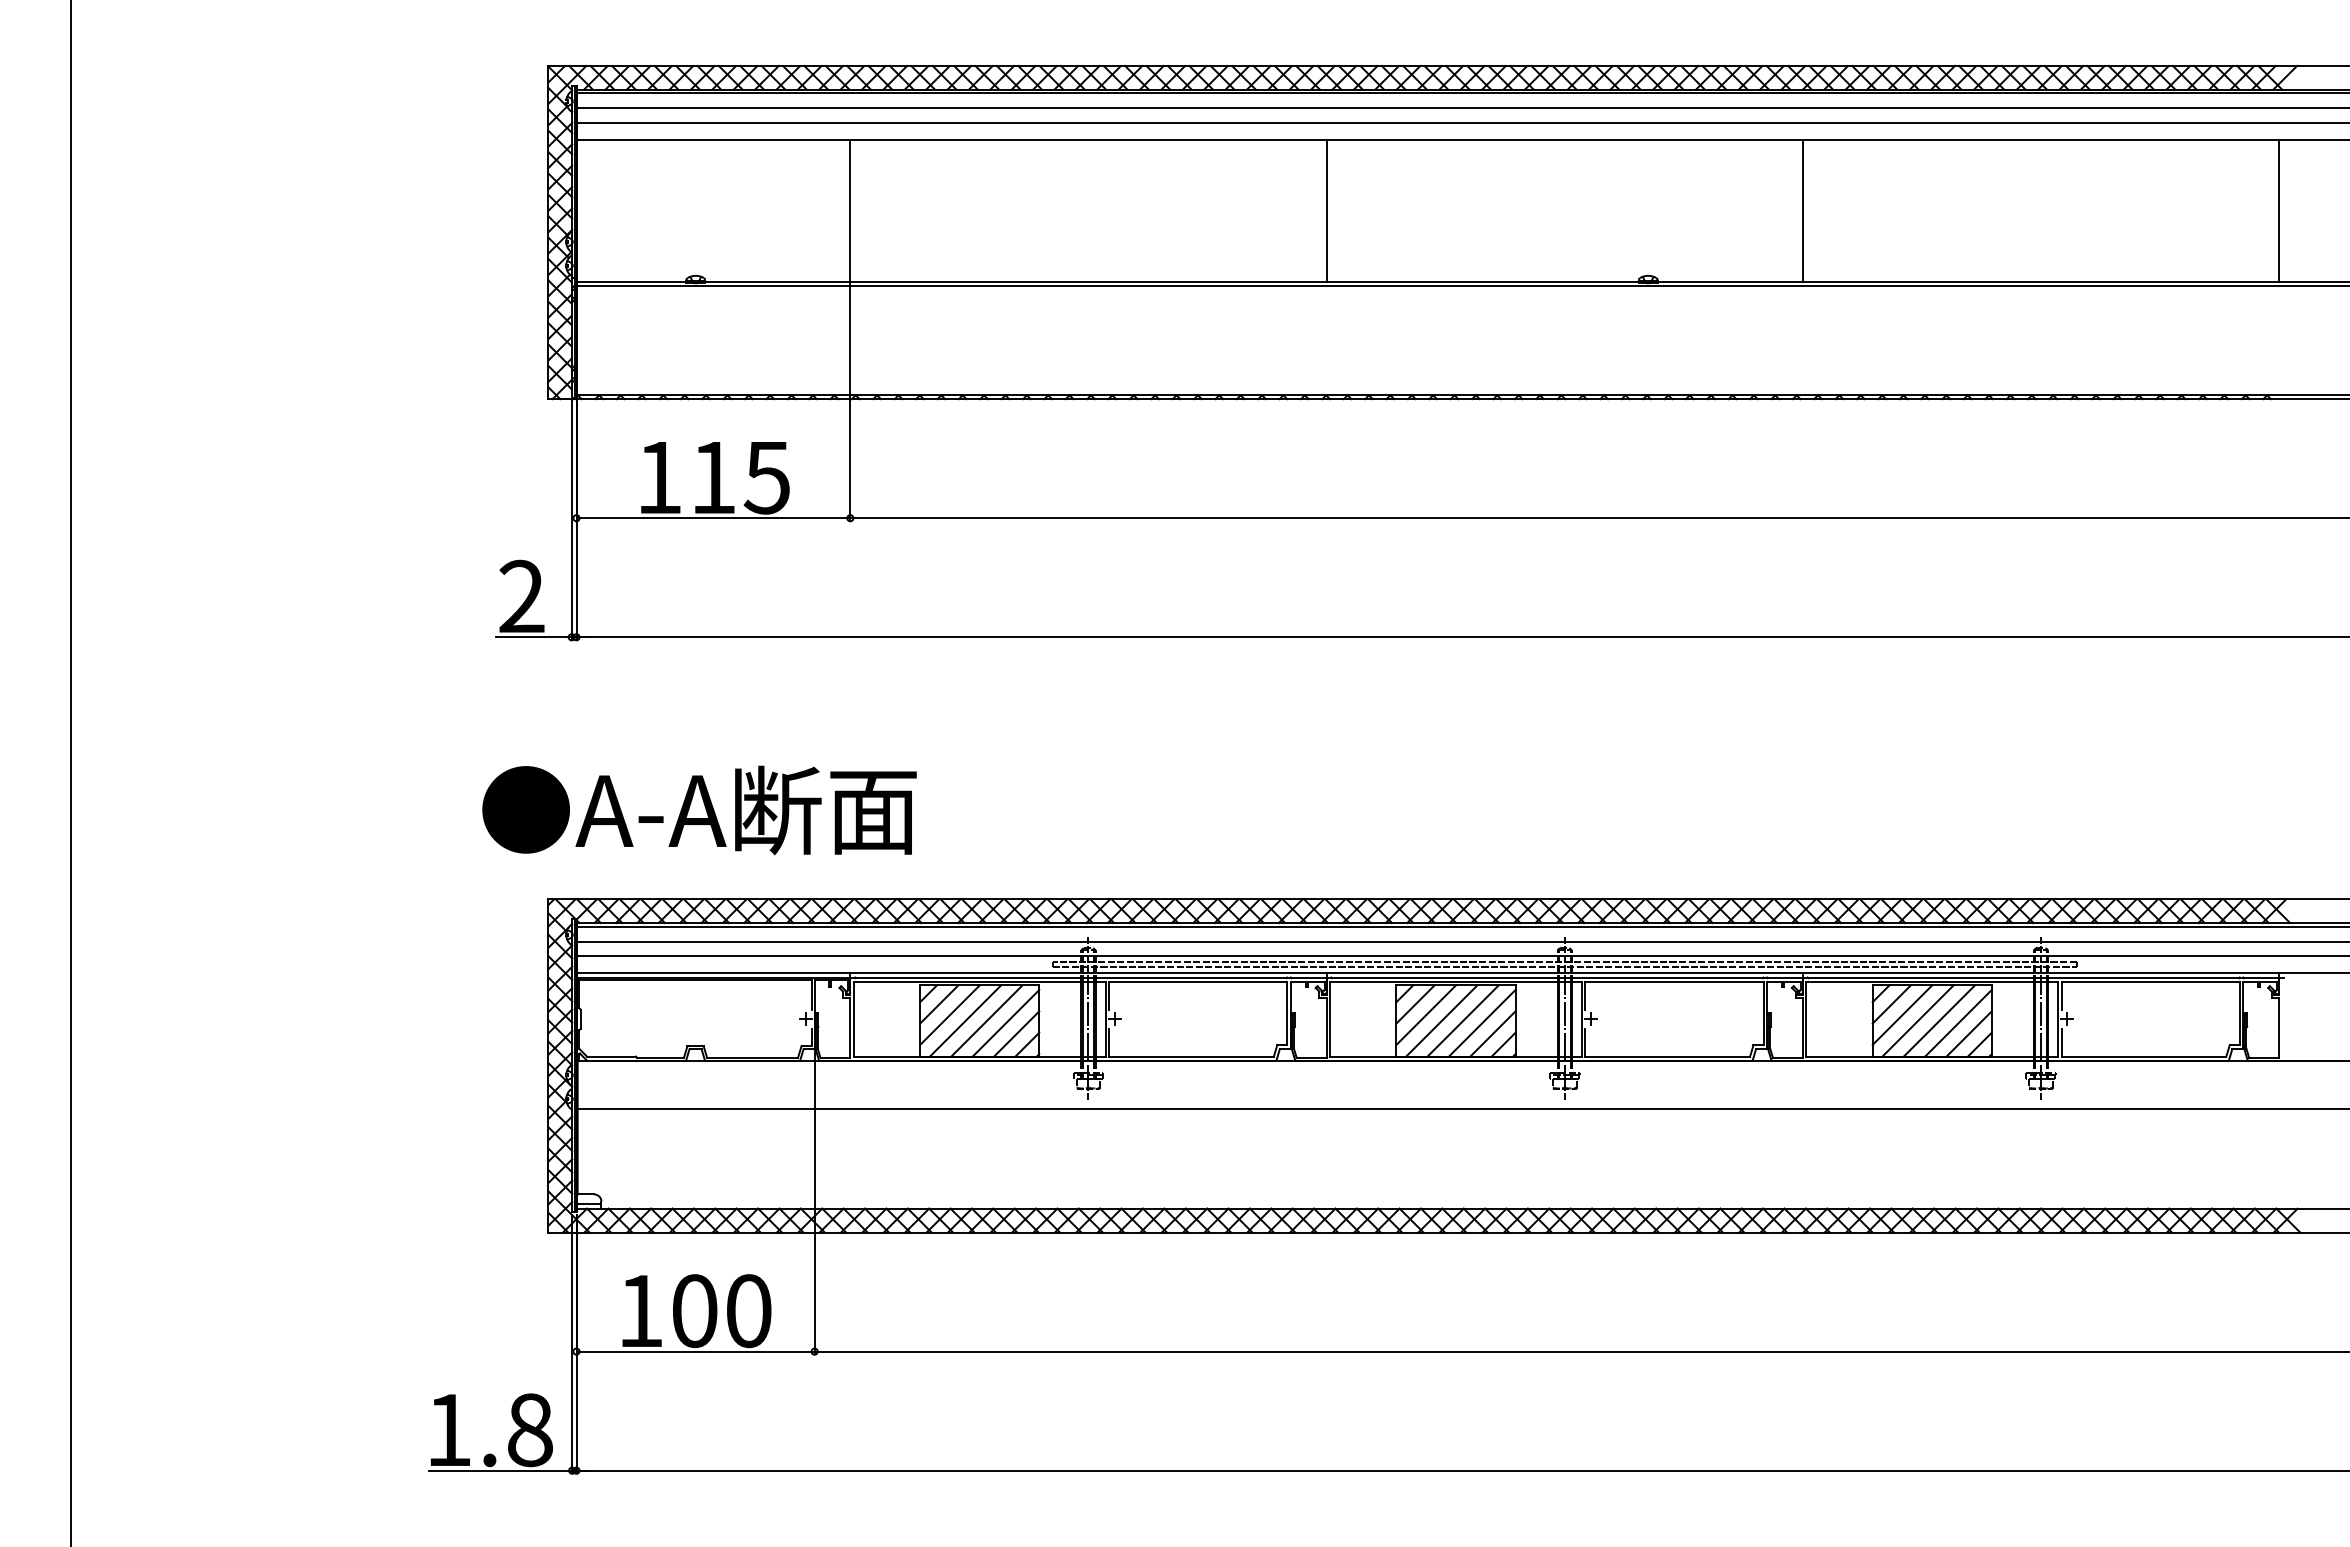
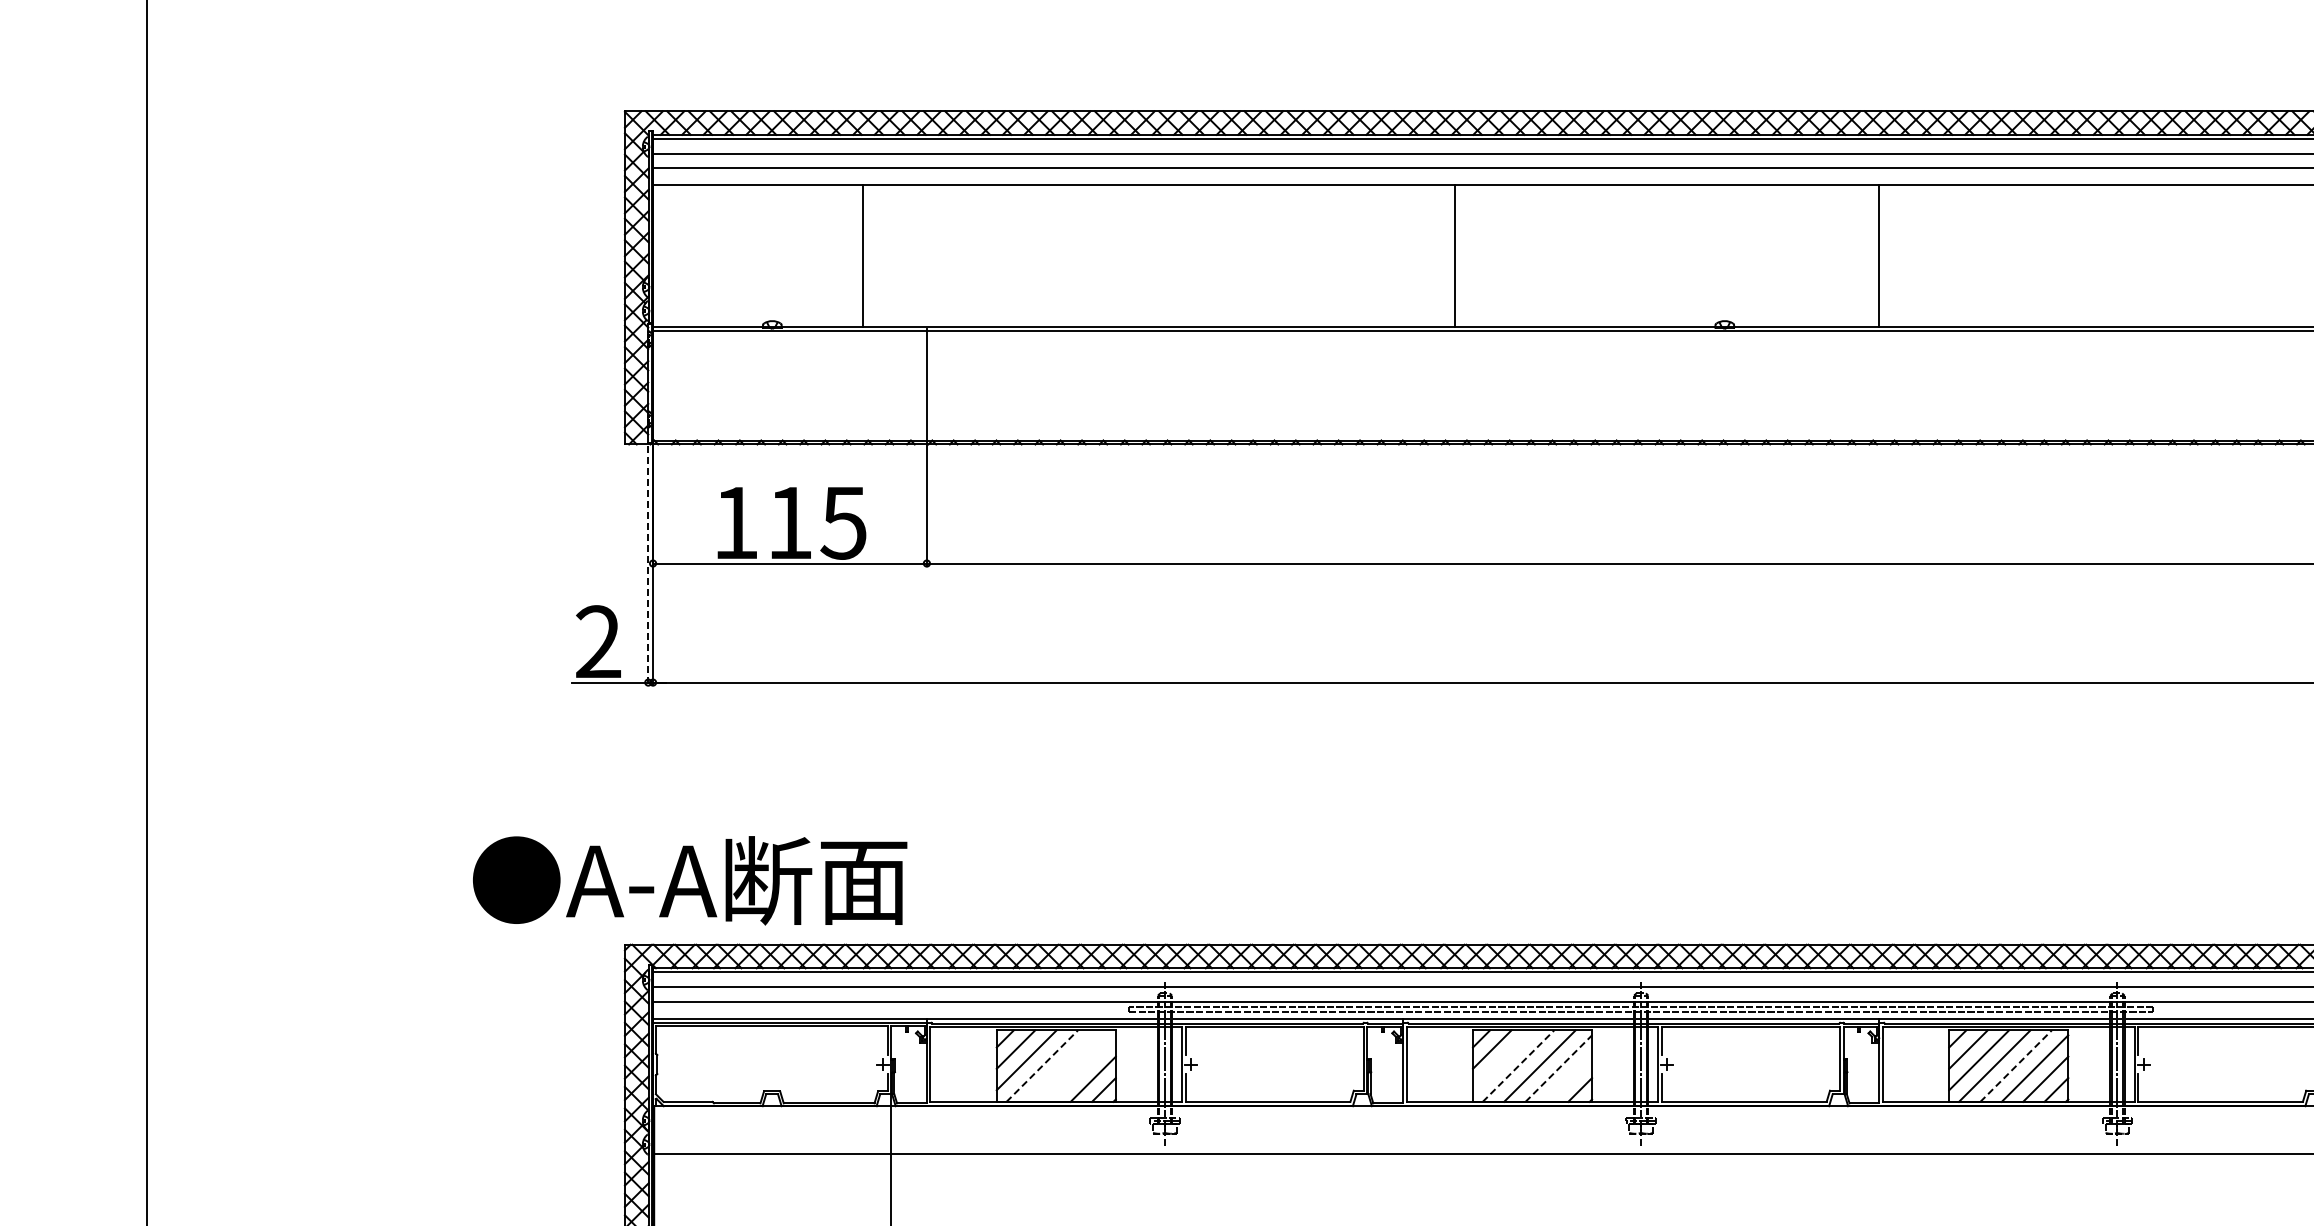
line: (850, 210) -> (863, 255), moved
line: (1326, 210) -> (1455, 255), moved
line: (571, 519) -> (648, 564), solid -> dashed
text: (699, 810) -> (690, 880), moved
line: (1426, 1014) -> (1503, 1059), removed
line: (965, 1020) -> (1042, 1065), solid -> dashed
line: (986, 1020) -> (1063, 1065), removed
line: (1441, 1020) -> (1518, 1065), solid -> dashed
line: (1939, 1020) -> (2016, 1065), solid -> dashed
line: (1482, 1022) -> (1559, 1067), solid -> dashed
line: (1005, 1023) -> (1082, 1068), removed
line: (1492, 1033) -> (1569, 1078), removed

